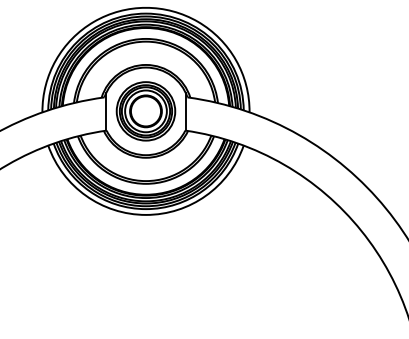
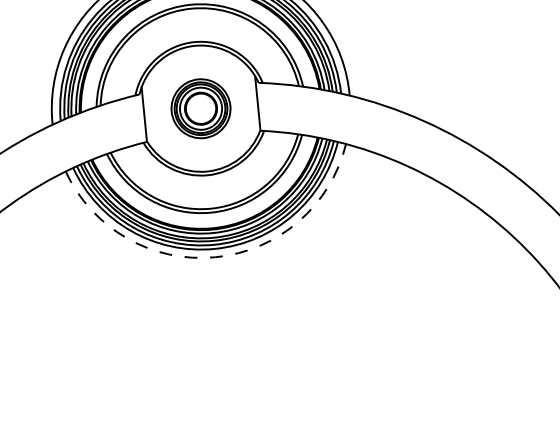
part: (145, 111) -> (200, 108), size x0.7
arc: (146, 214) -> (216, 256), solid -> dashed

